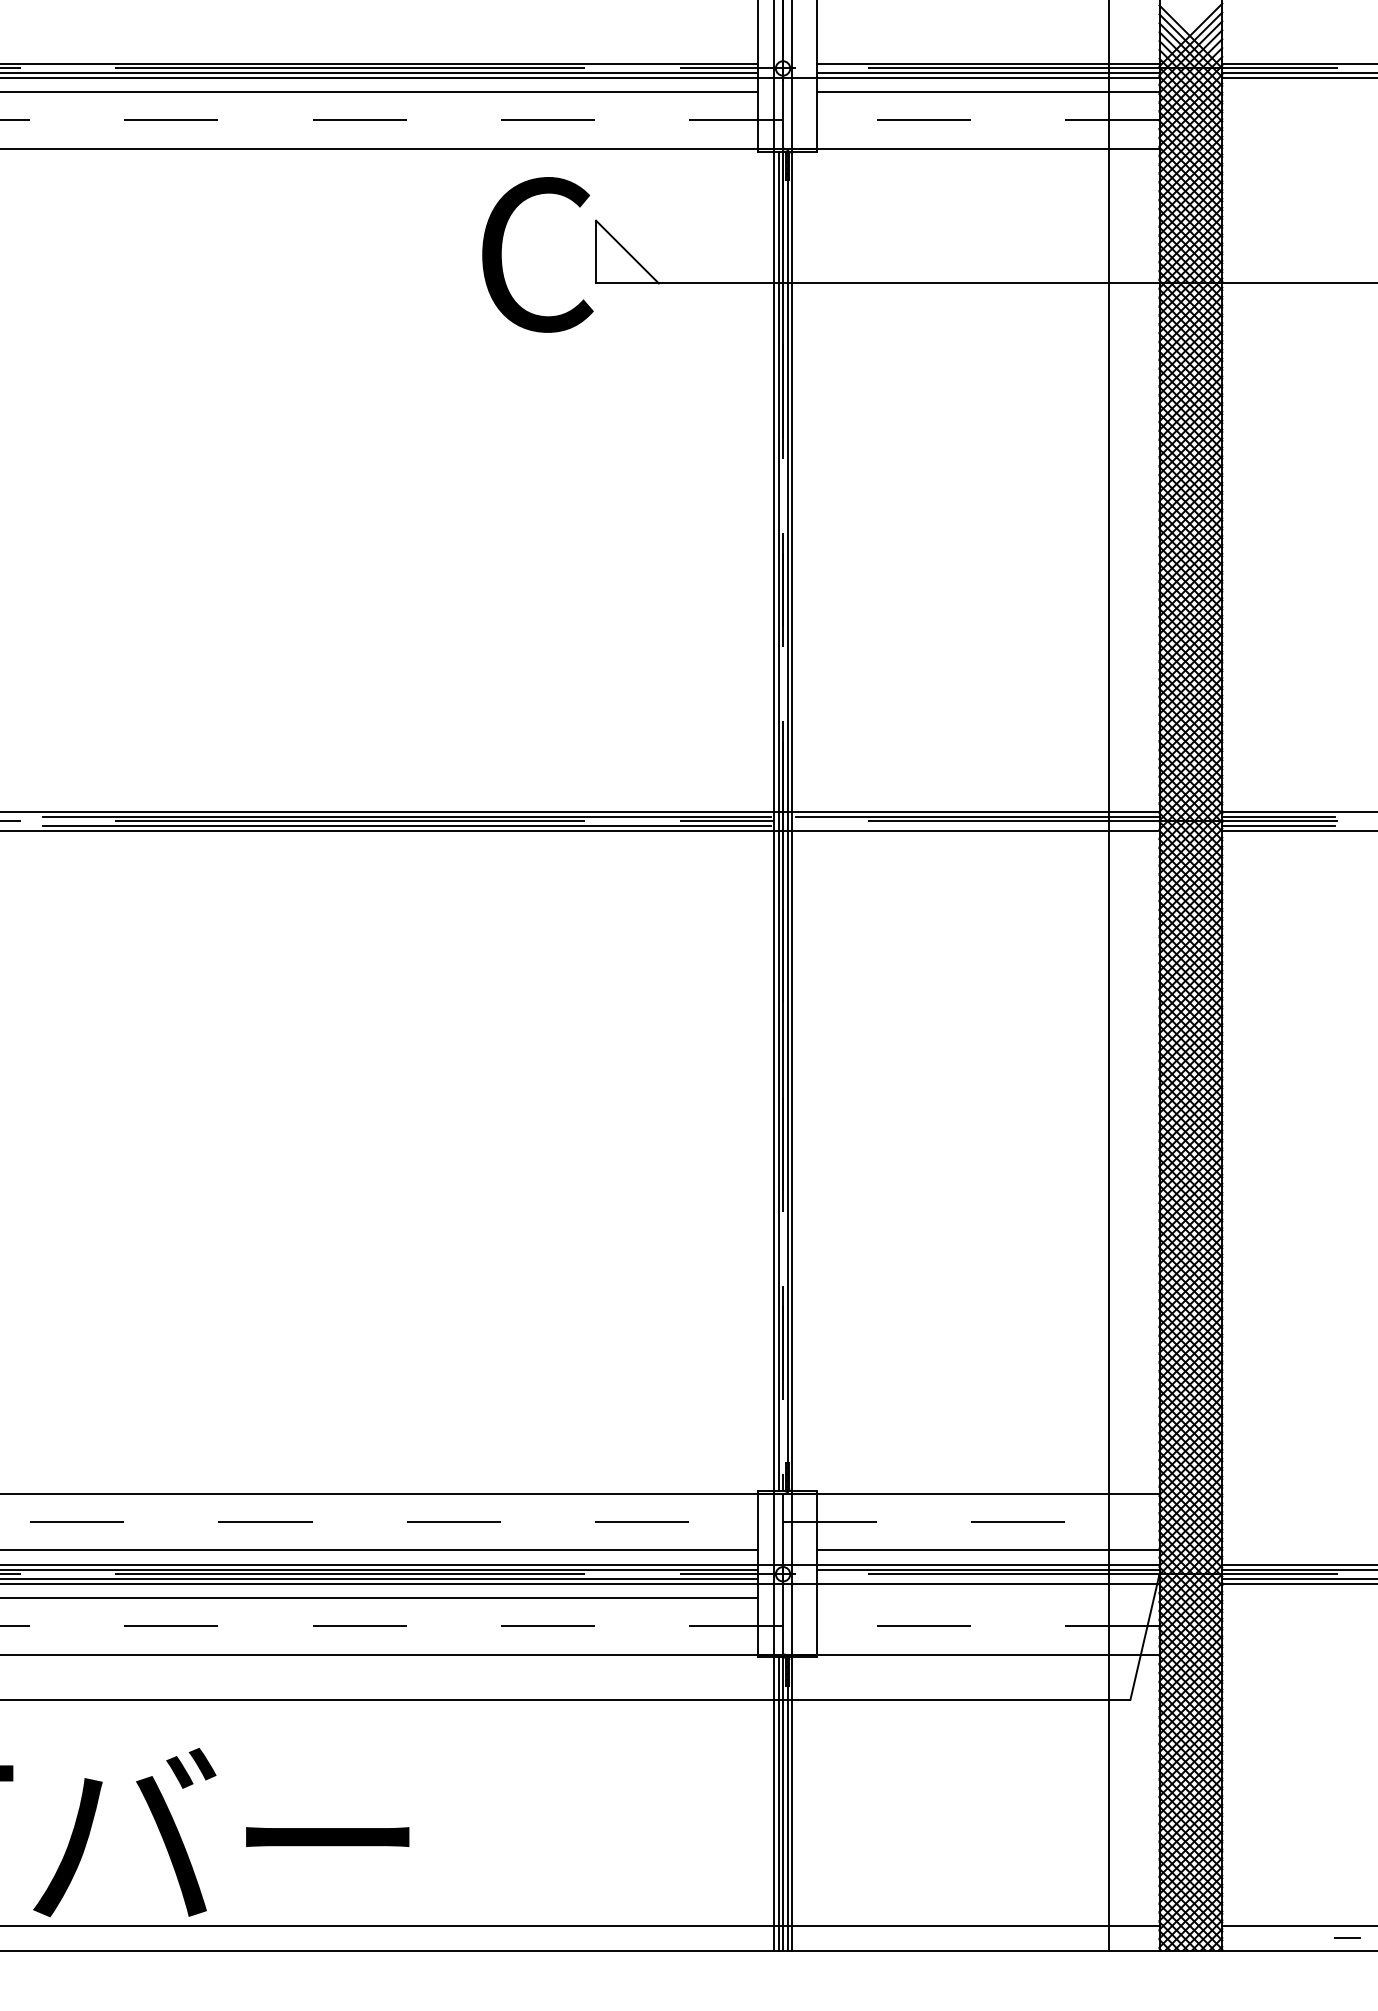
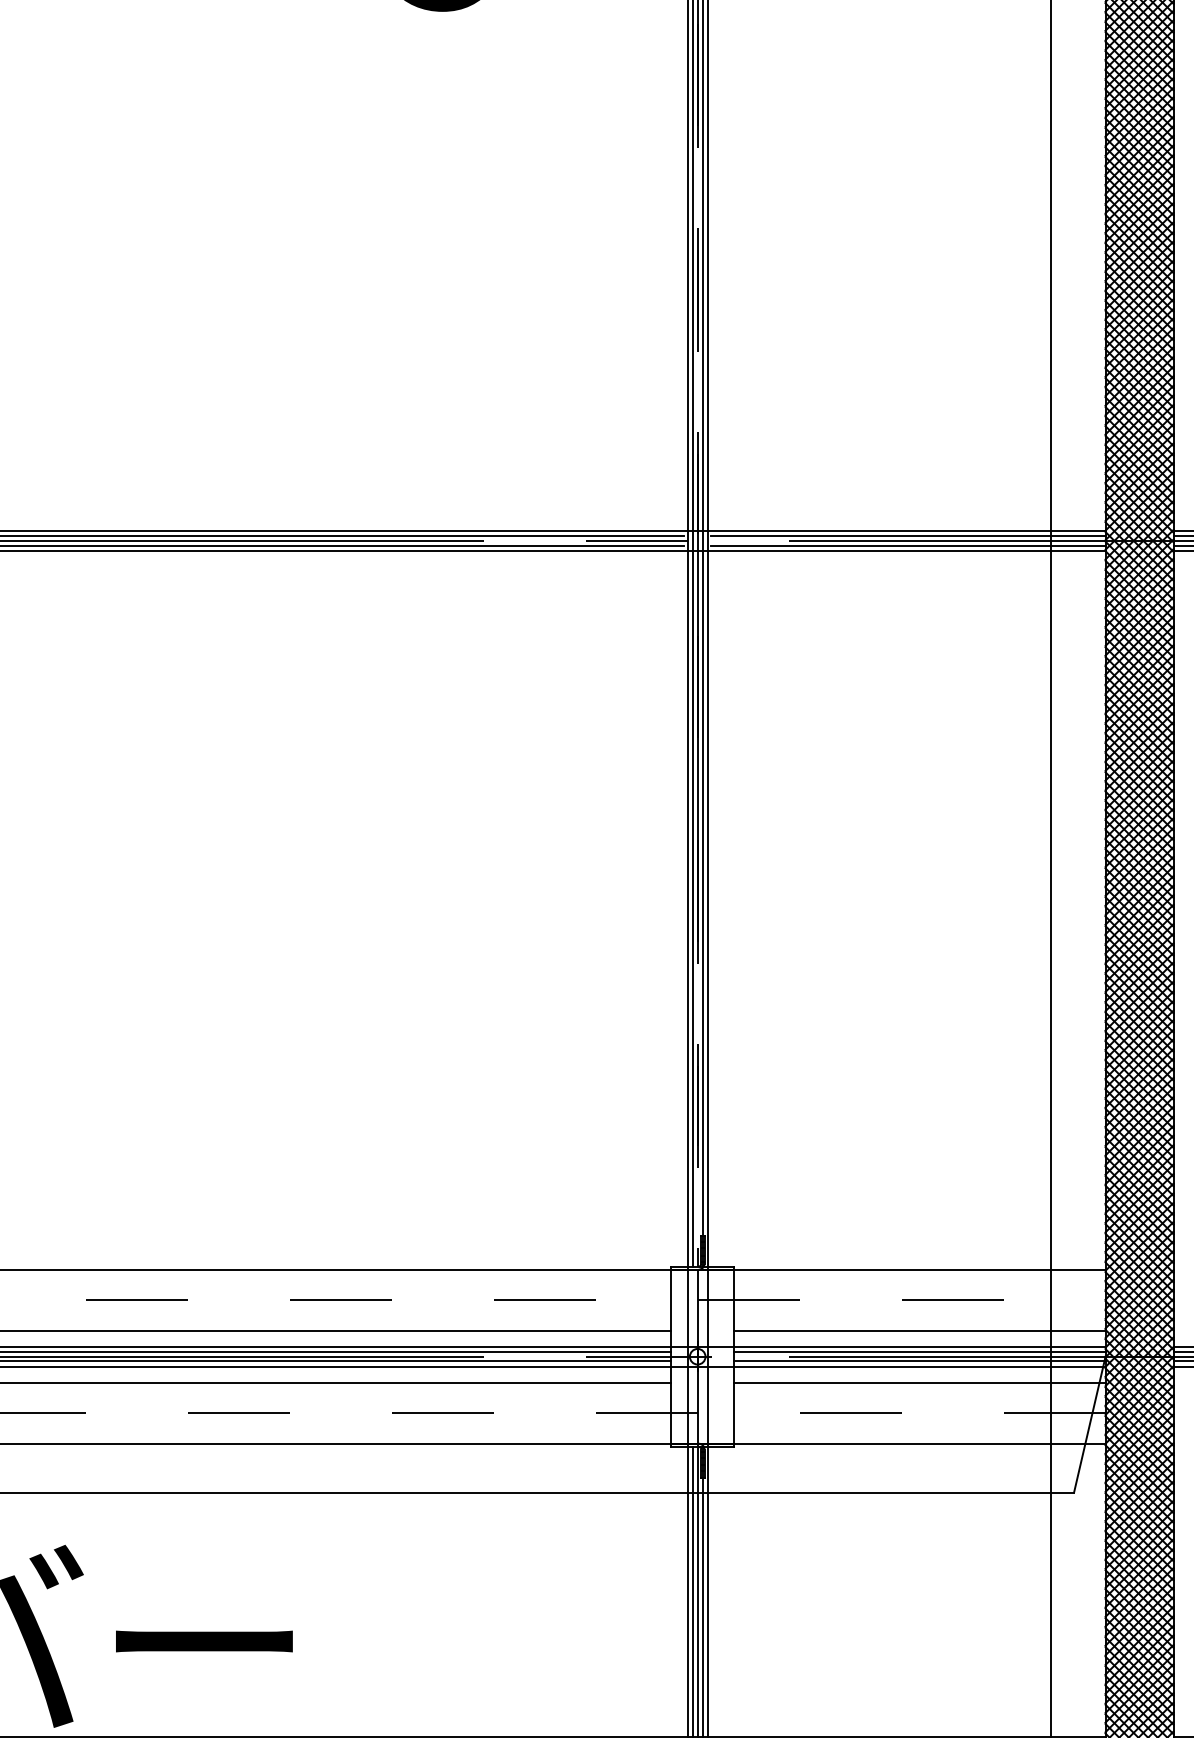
line: (977, 825) -> (908, 545), added
line: (987, 1578) -> (919, 1361), added
line: (987, 1598) -> (919, 1383), added

